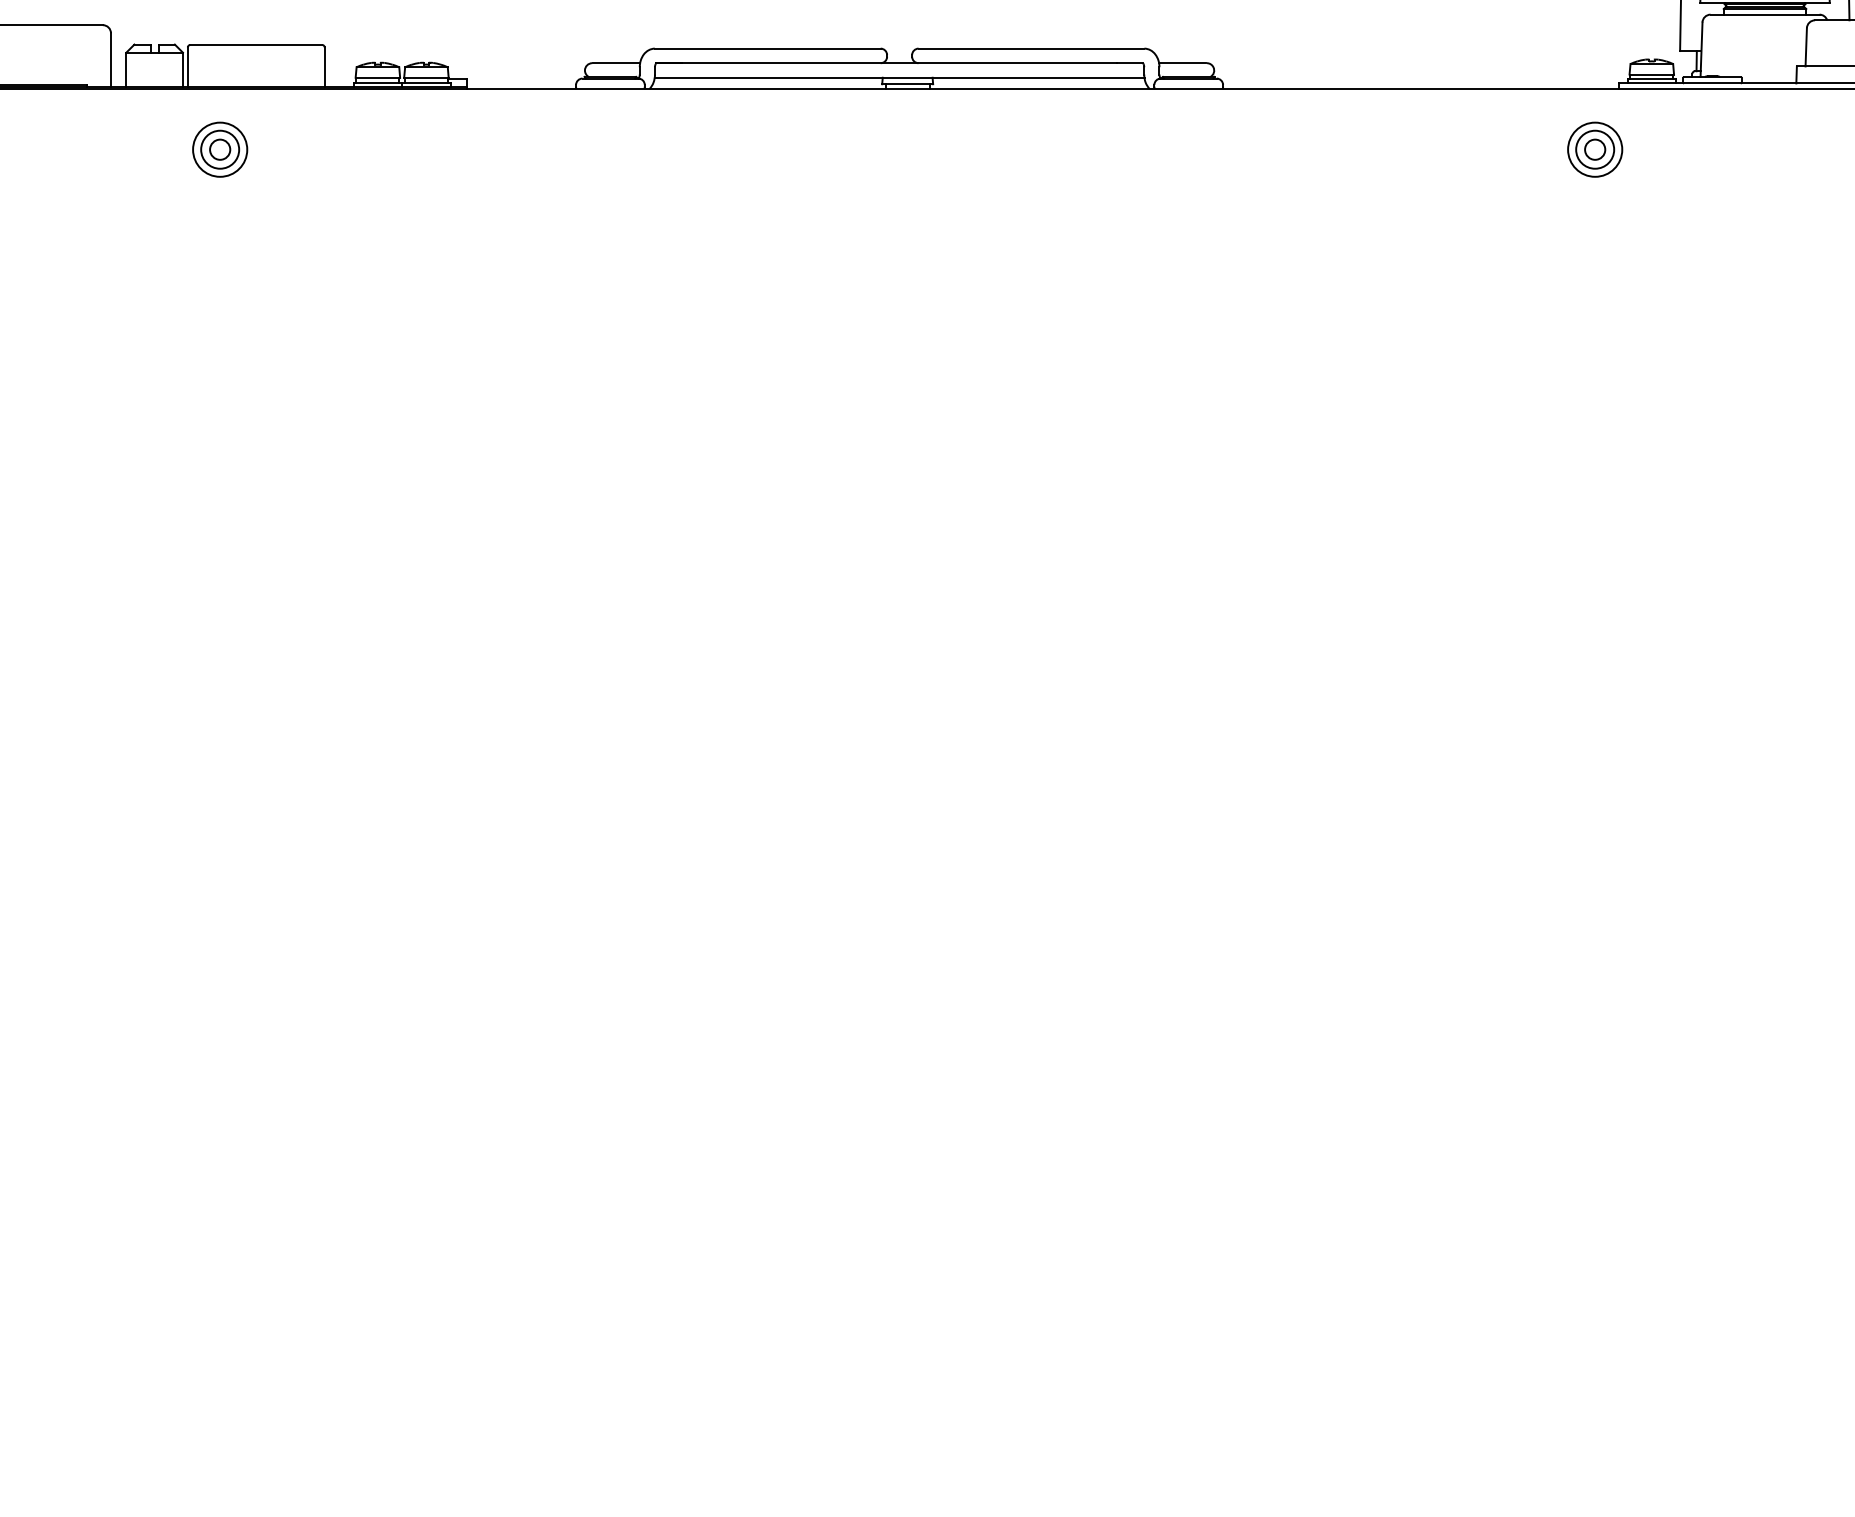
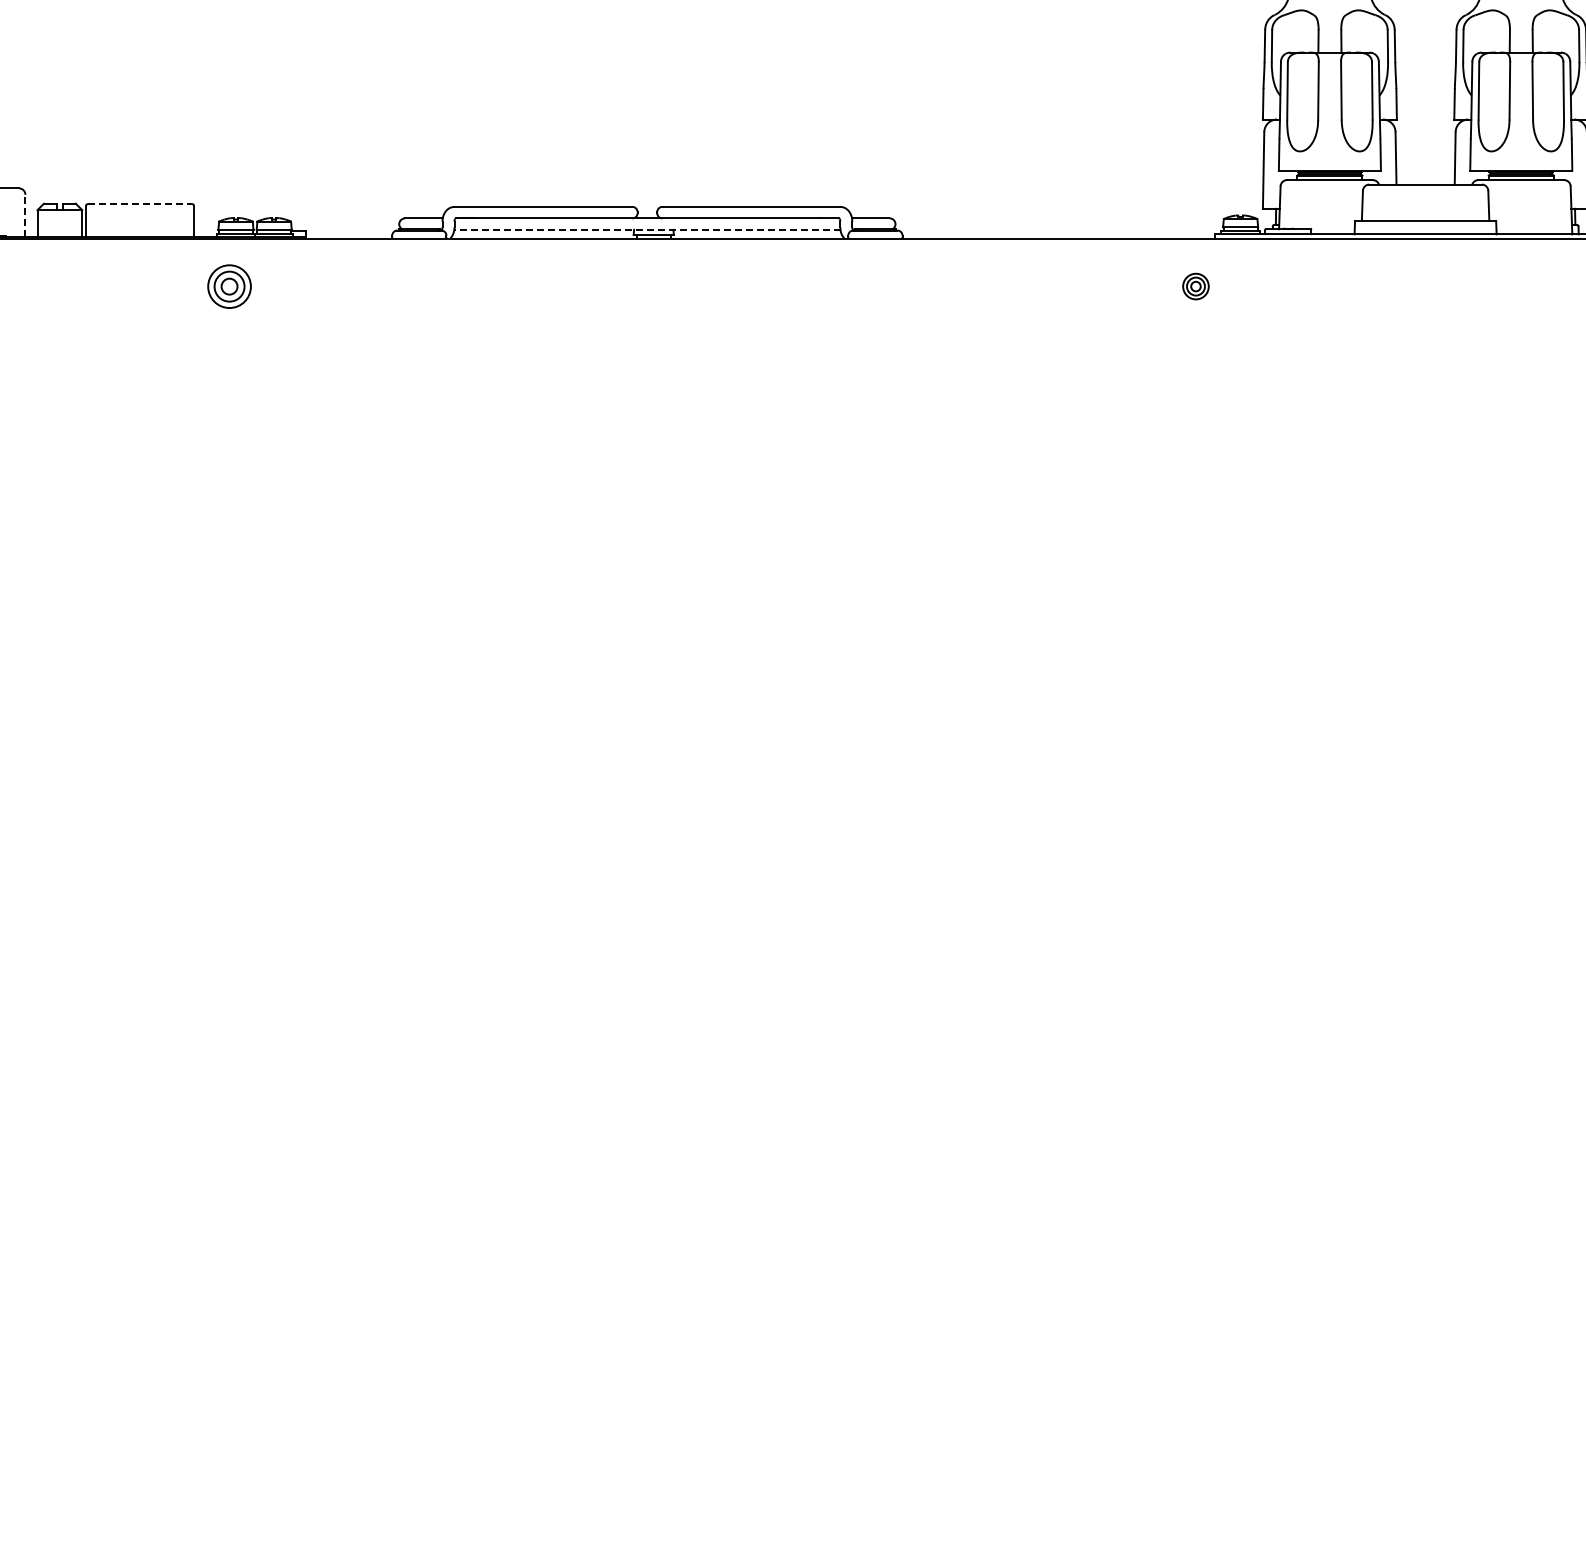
line: (256, 45) -> (140, 204), solid -> dashed
line: (111, 59) -> (25, 215), solid -> dashed
line: (898, 77) -> (646, 229), solid -> dashed
part: (220, 149) -> (229, 286), moved
part: (1594, 149) -> (1195, 286), size x0.6

